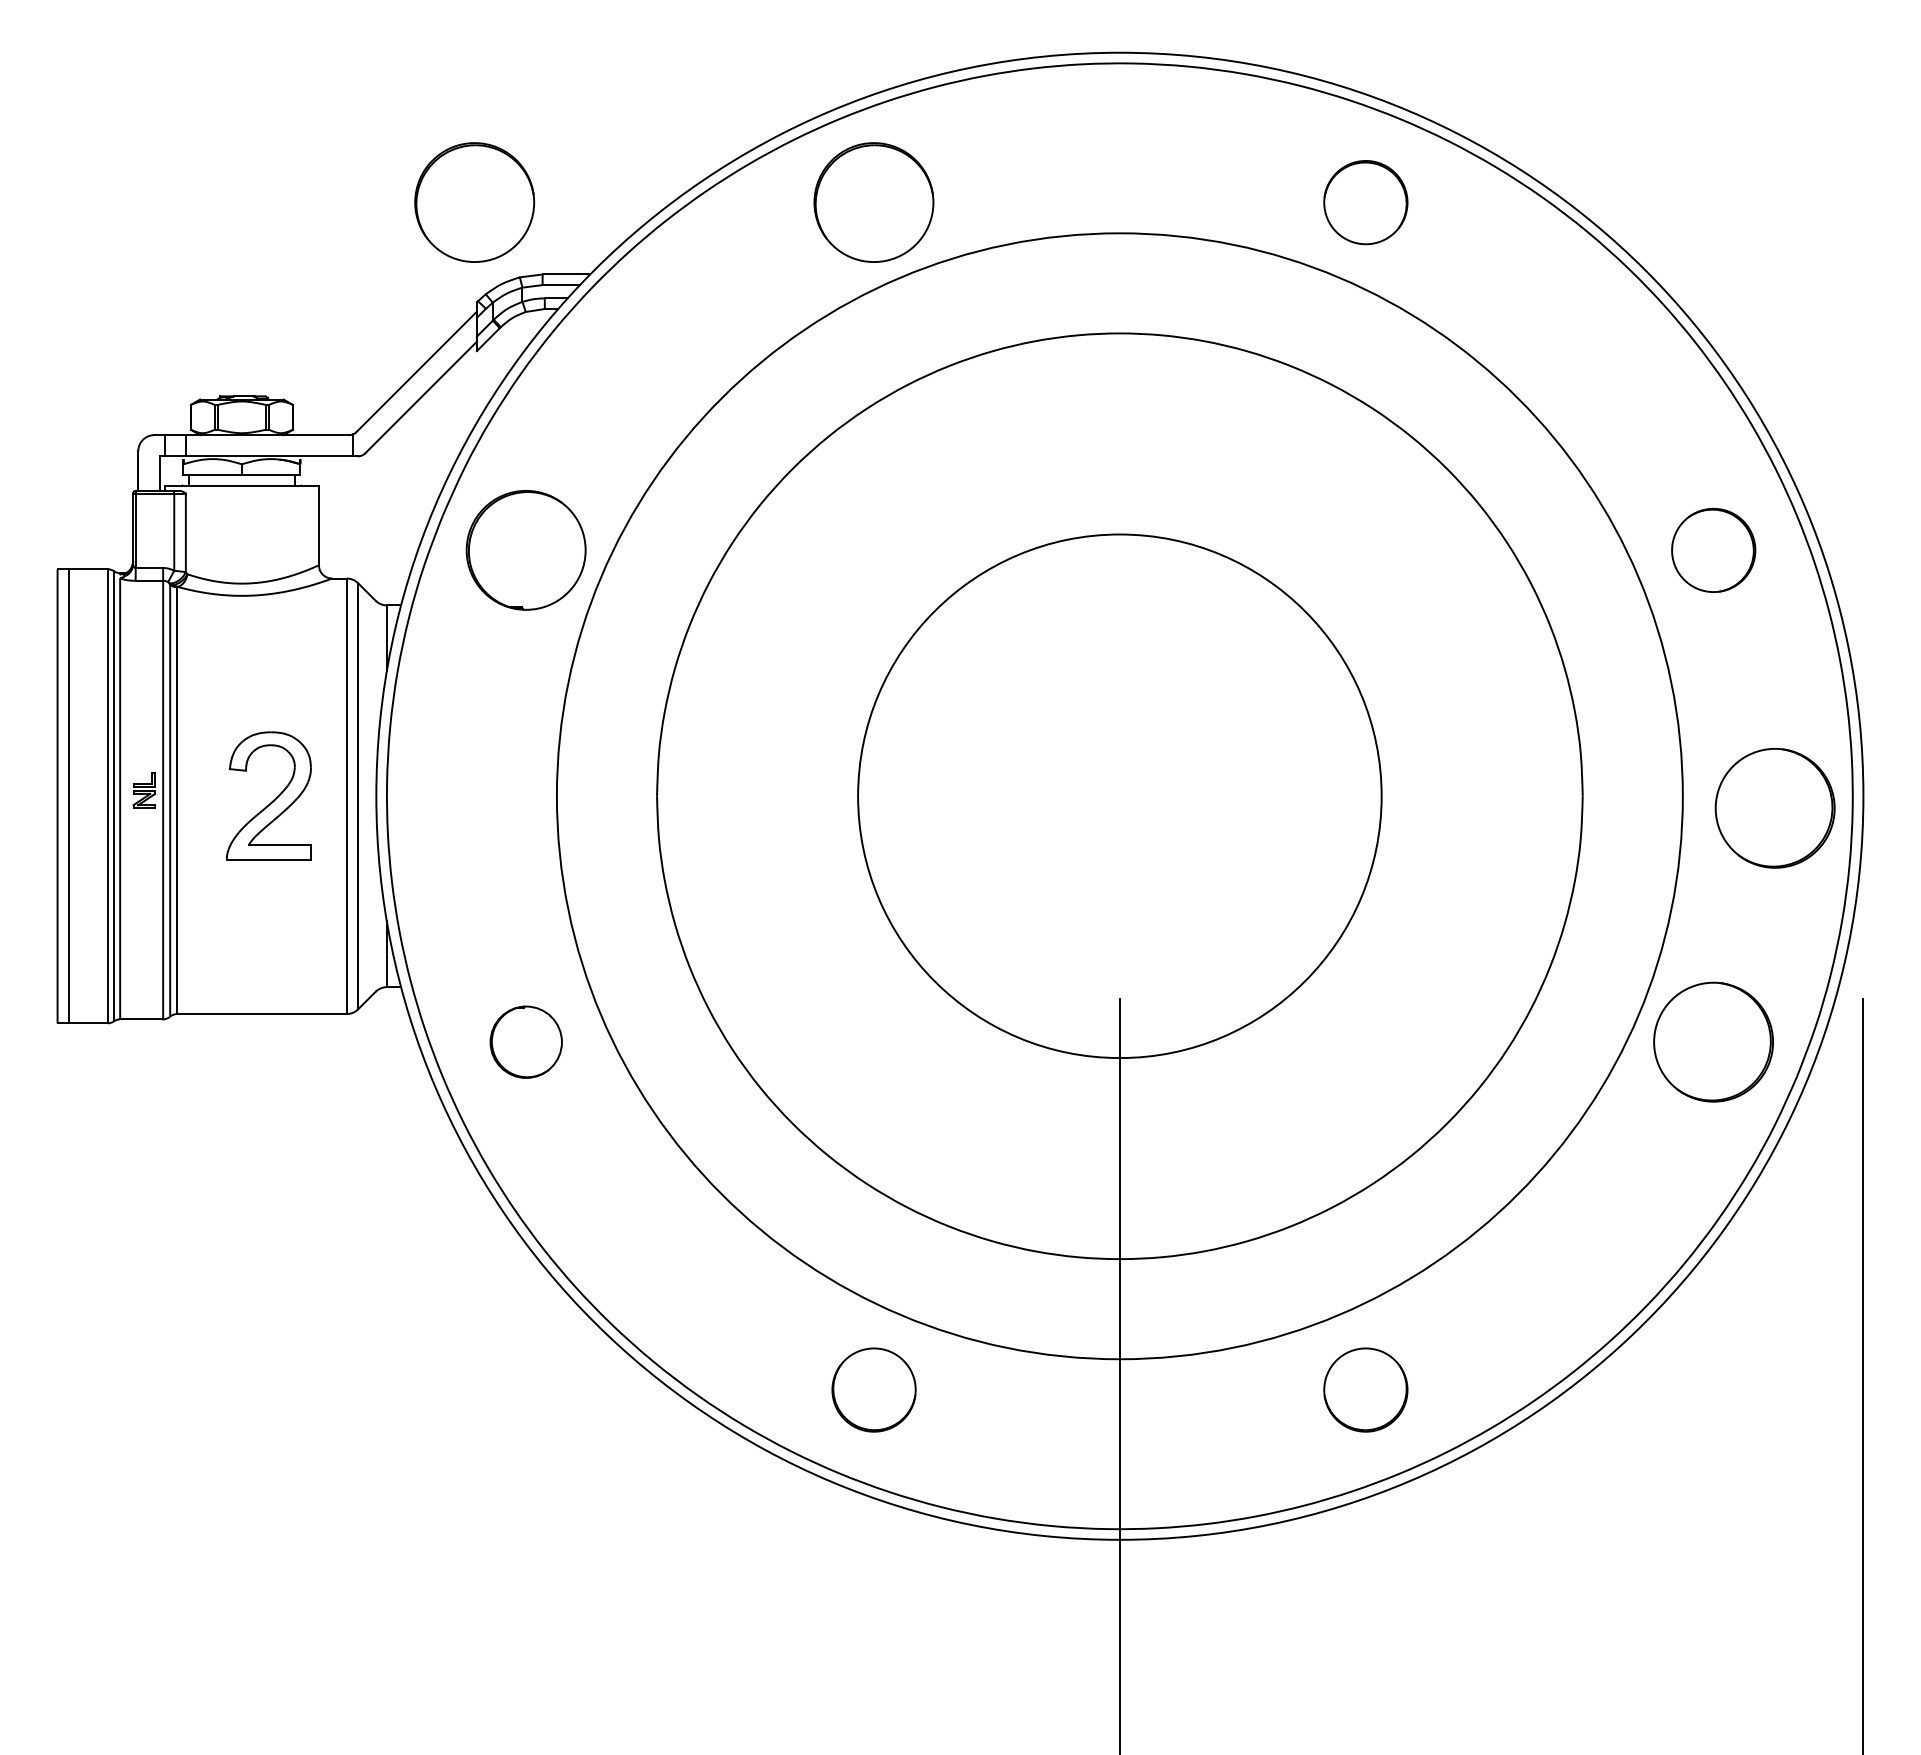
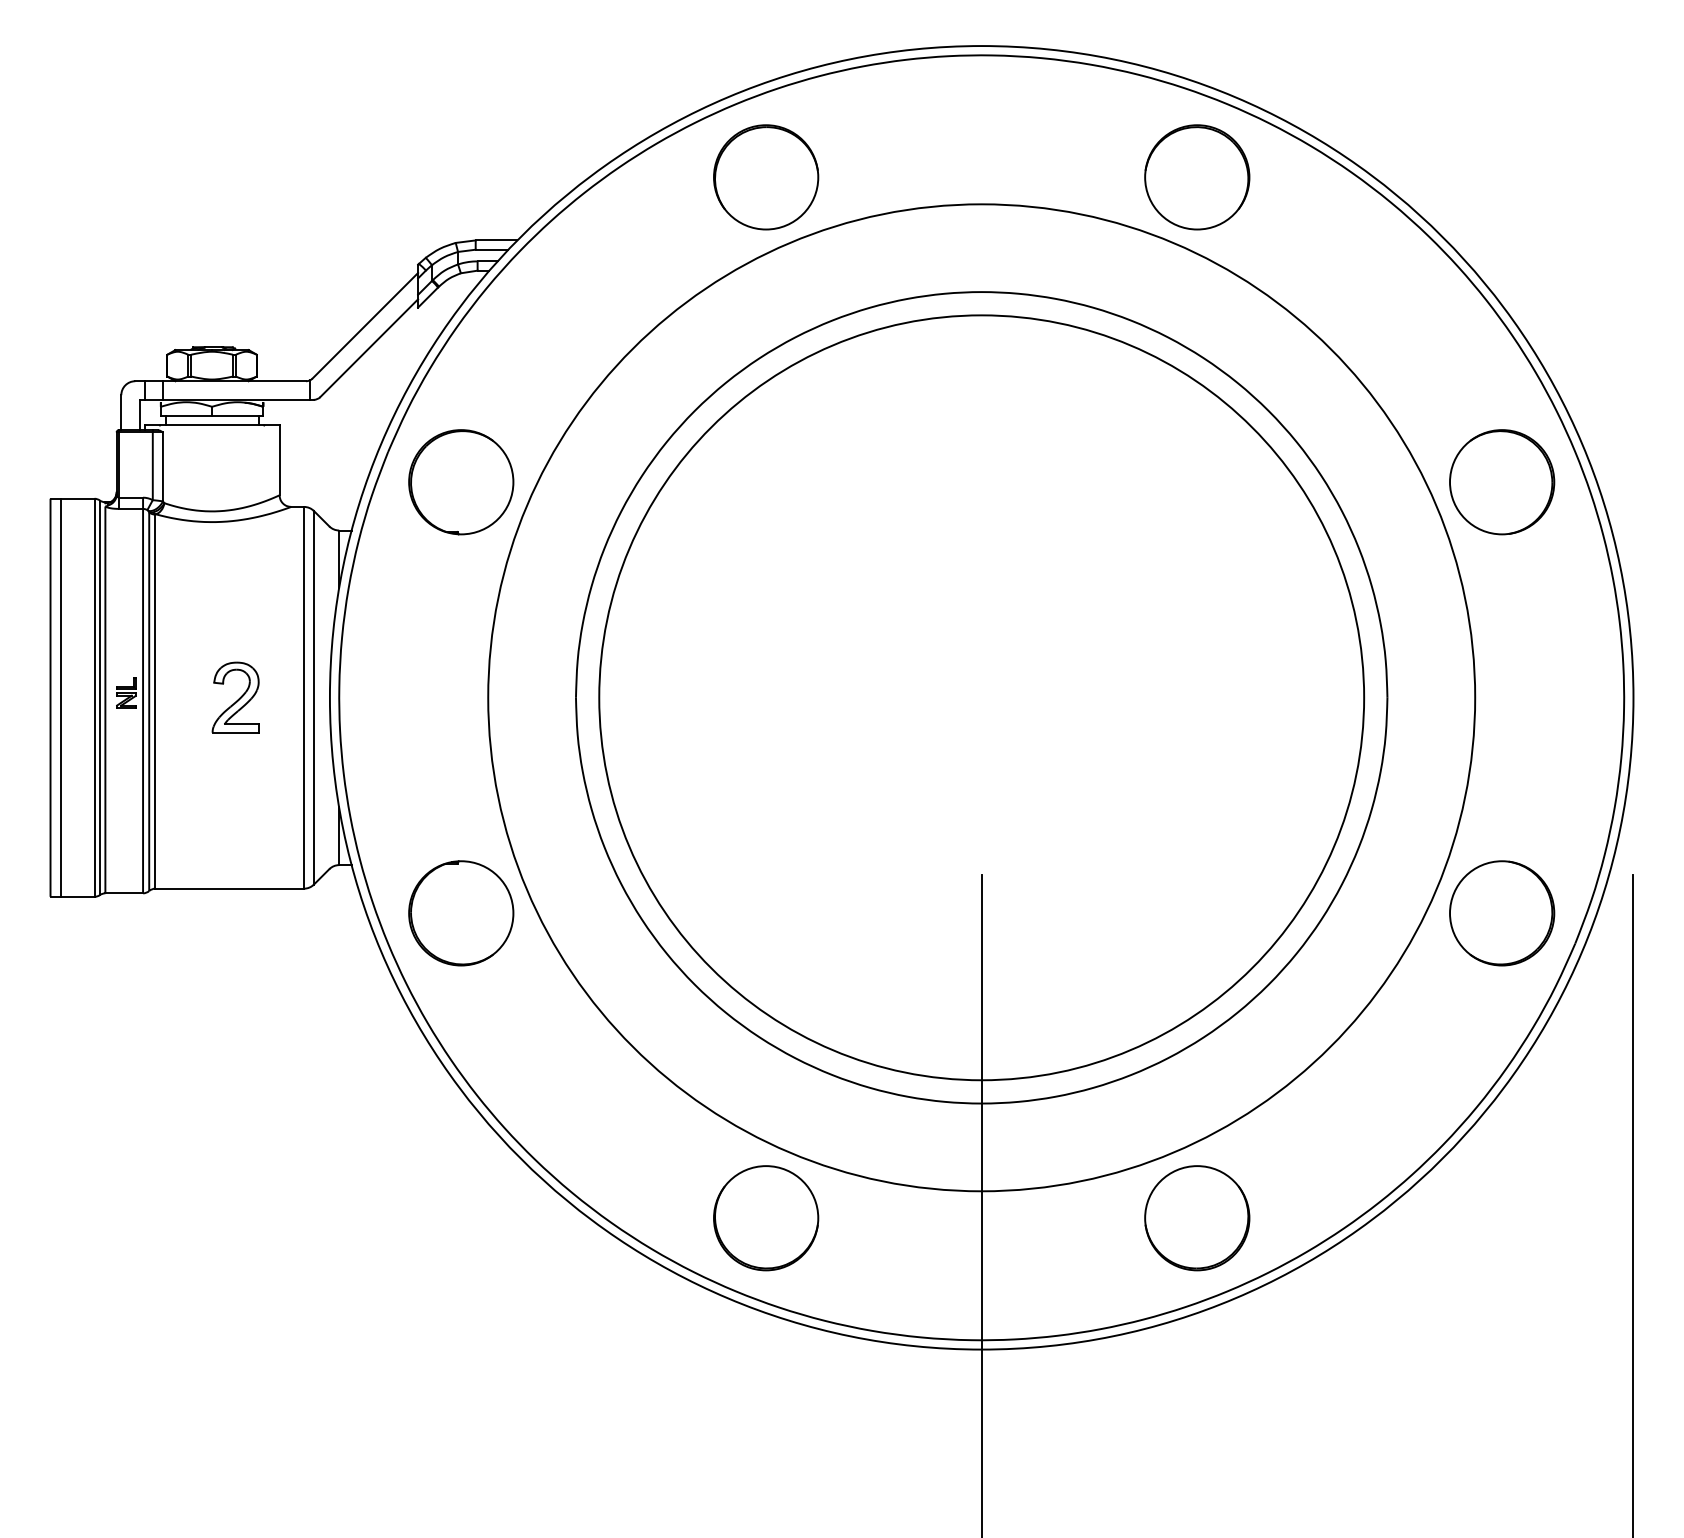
part: (475, 202) -> (416, 177), removed
part: (1366, 202) -> (1197, 177), size x1.43
part: (1713, 550) -> (1502, 482), size x1.43
part: (268, 795) -> (235, 697), size x0.62
circle: (1119, 795) -> (981, 697), size x1.67
part: (1775, 808) -> (1556, 708), removed
part: (526, 1042) -> (461, 913), size x1.67
part: (874, 1390) -> (766, 1218), size x1.43
part: (1366, 1390) -> (1197, 1218), size x1.43

